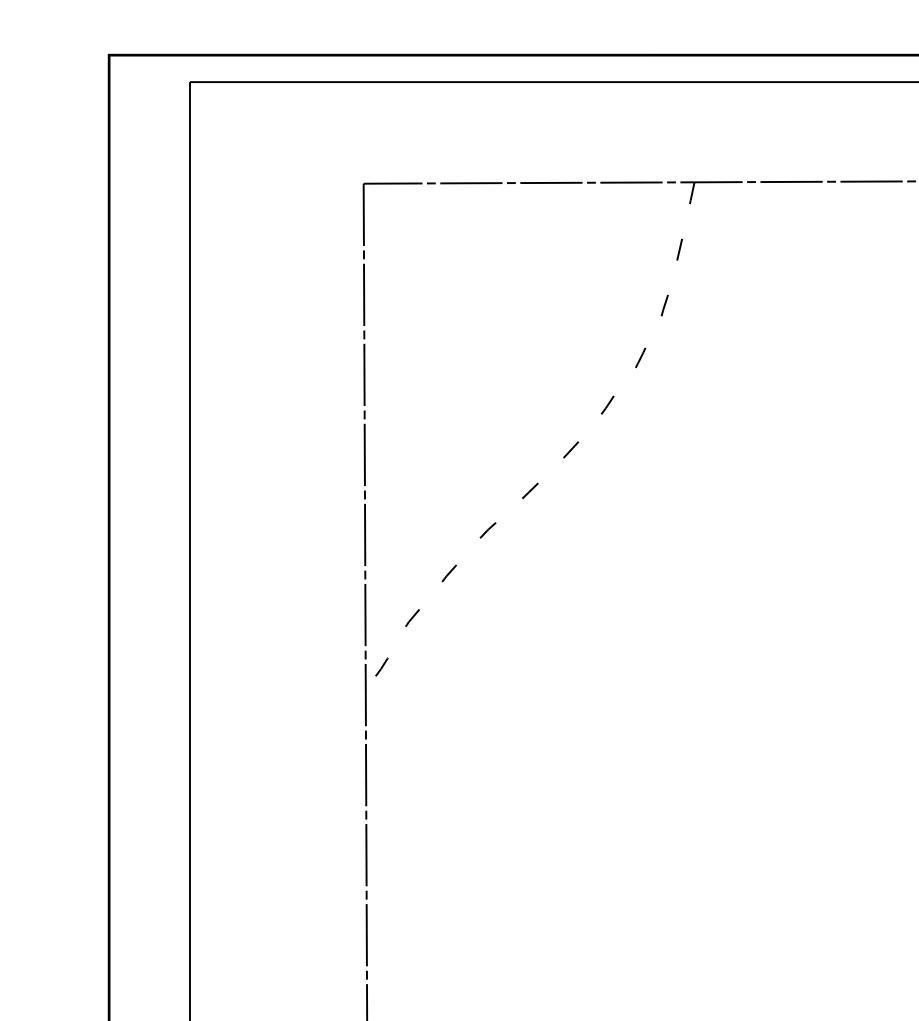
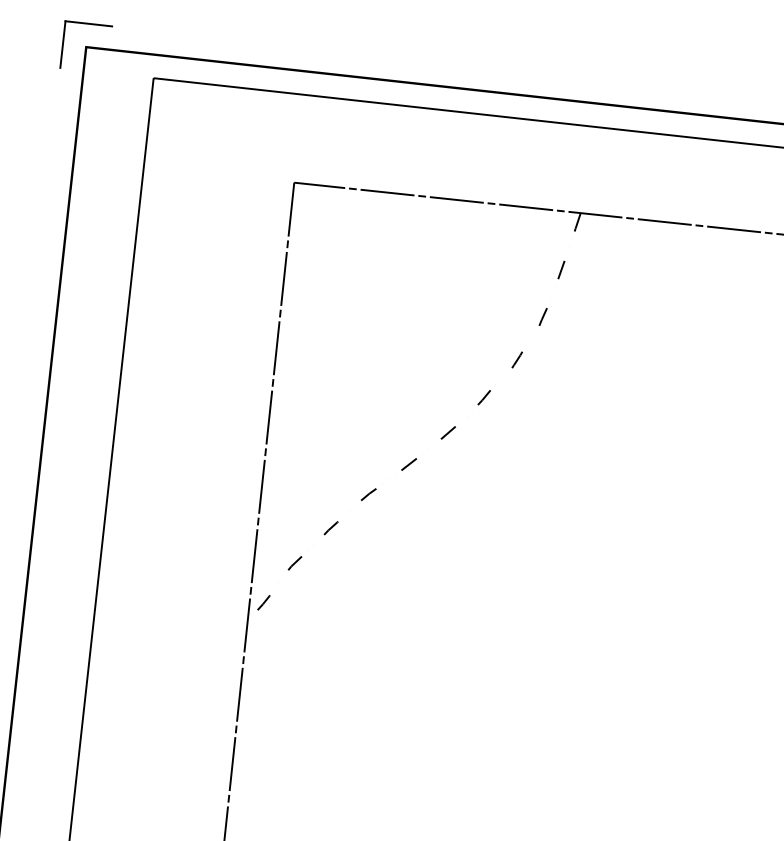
part: (108, 28) -> (88, 24), added

